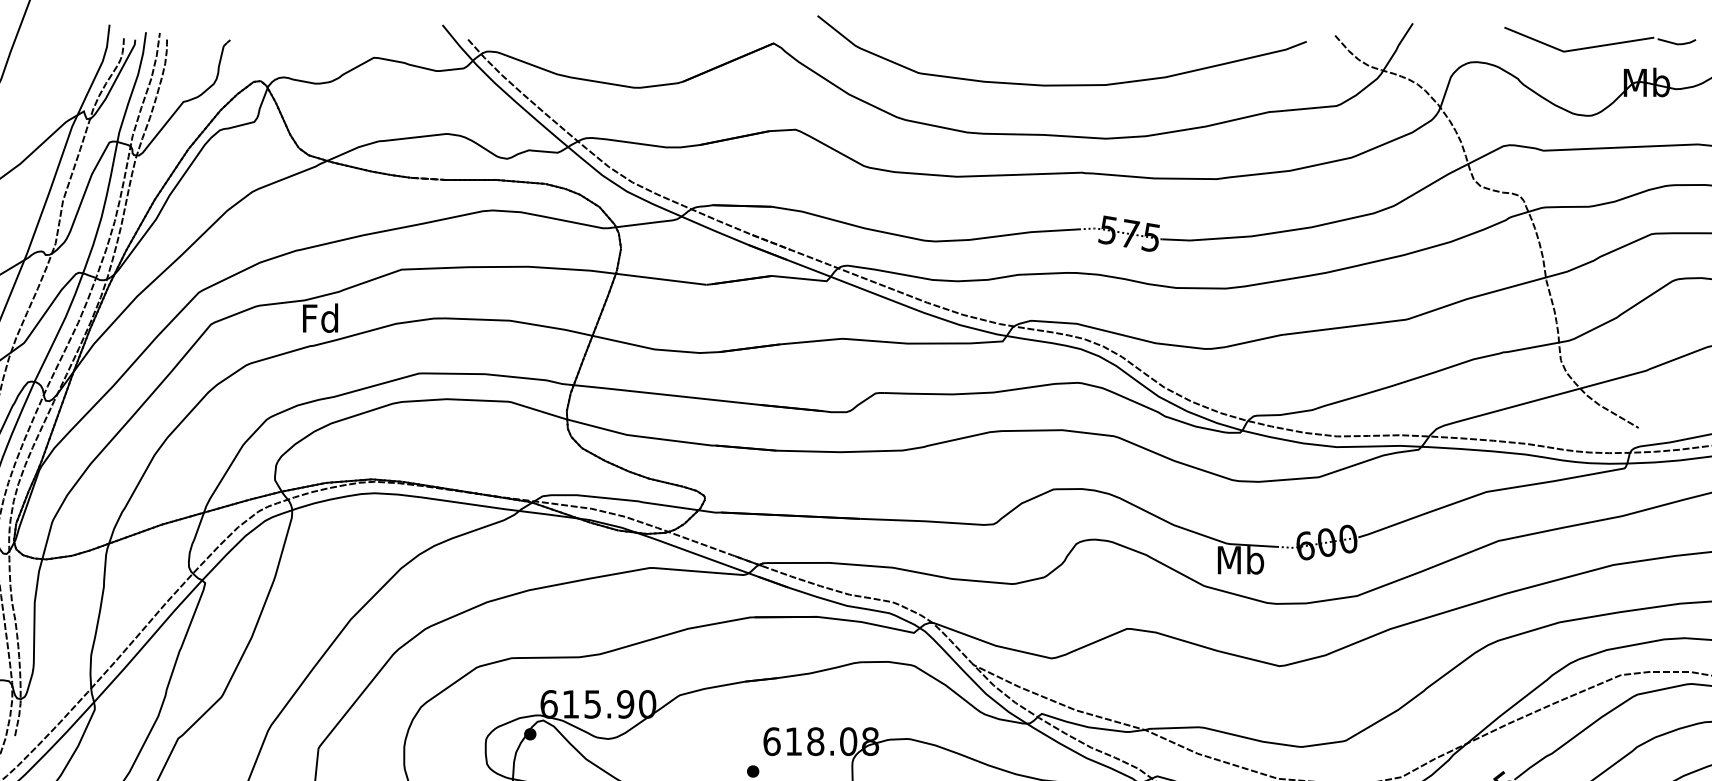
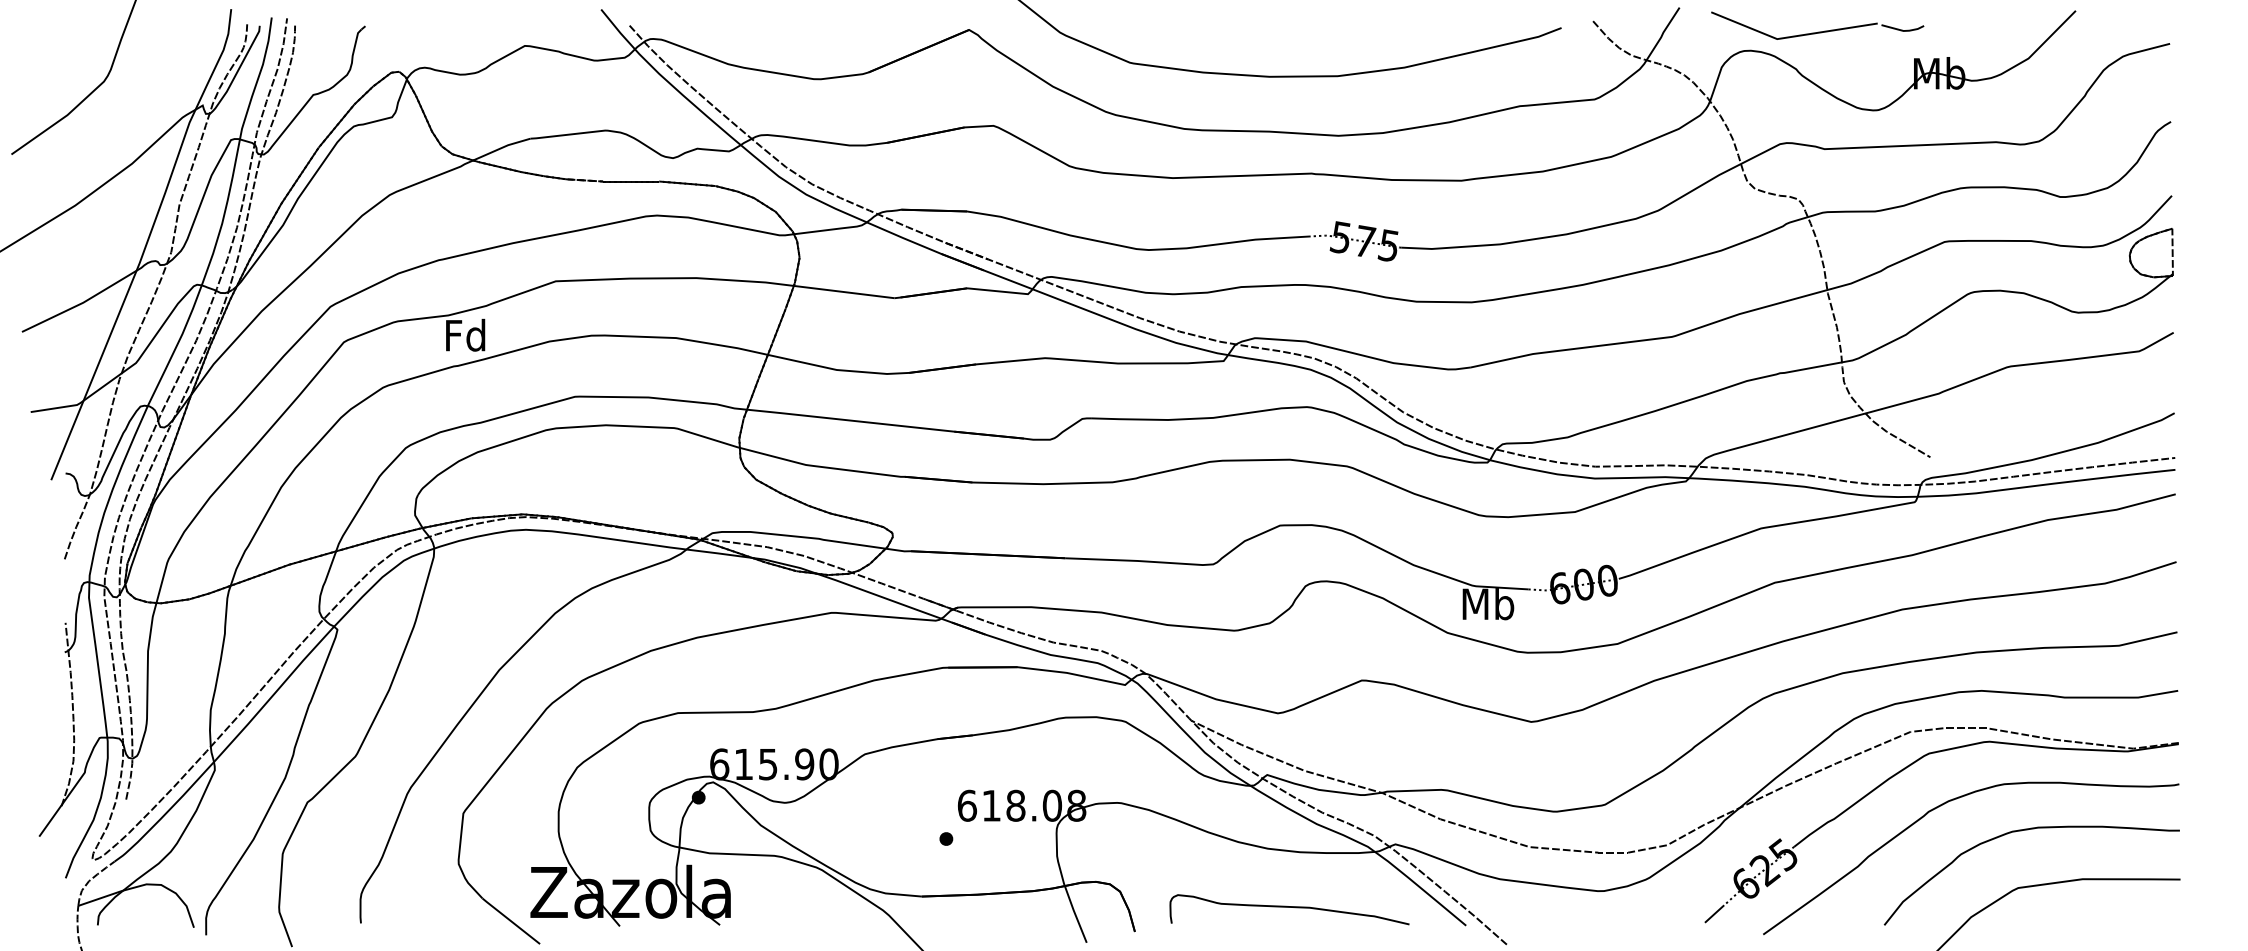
part: (1600, 44) -> (1818, 31), moved

